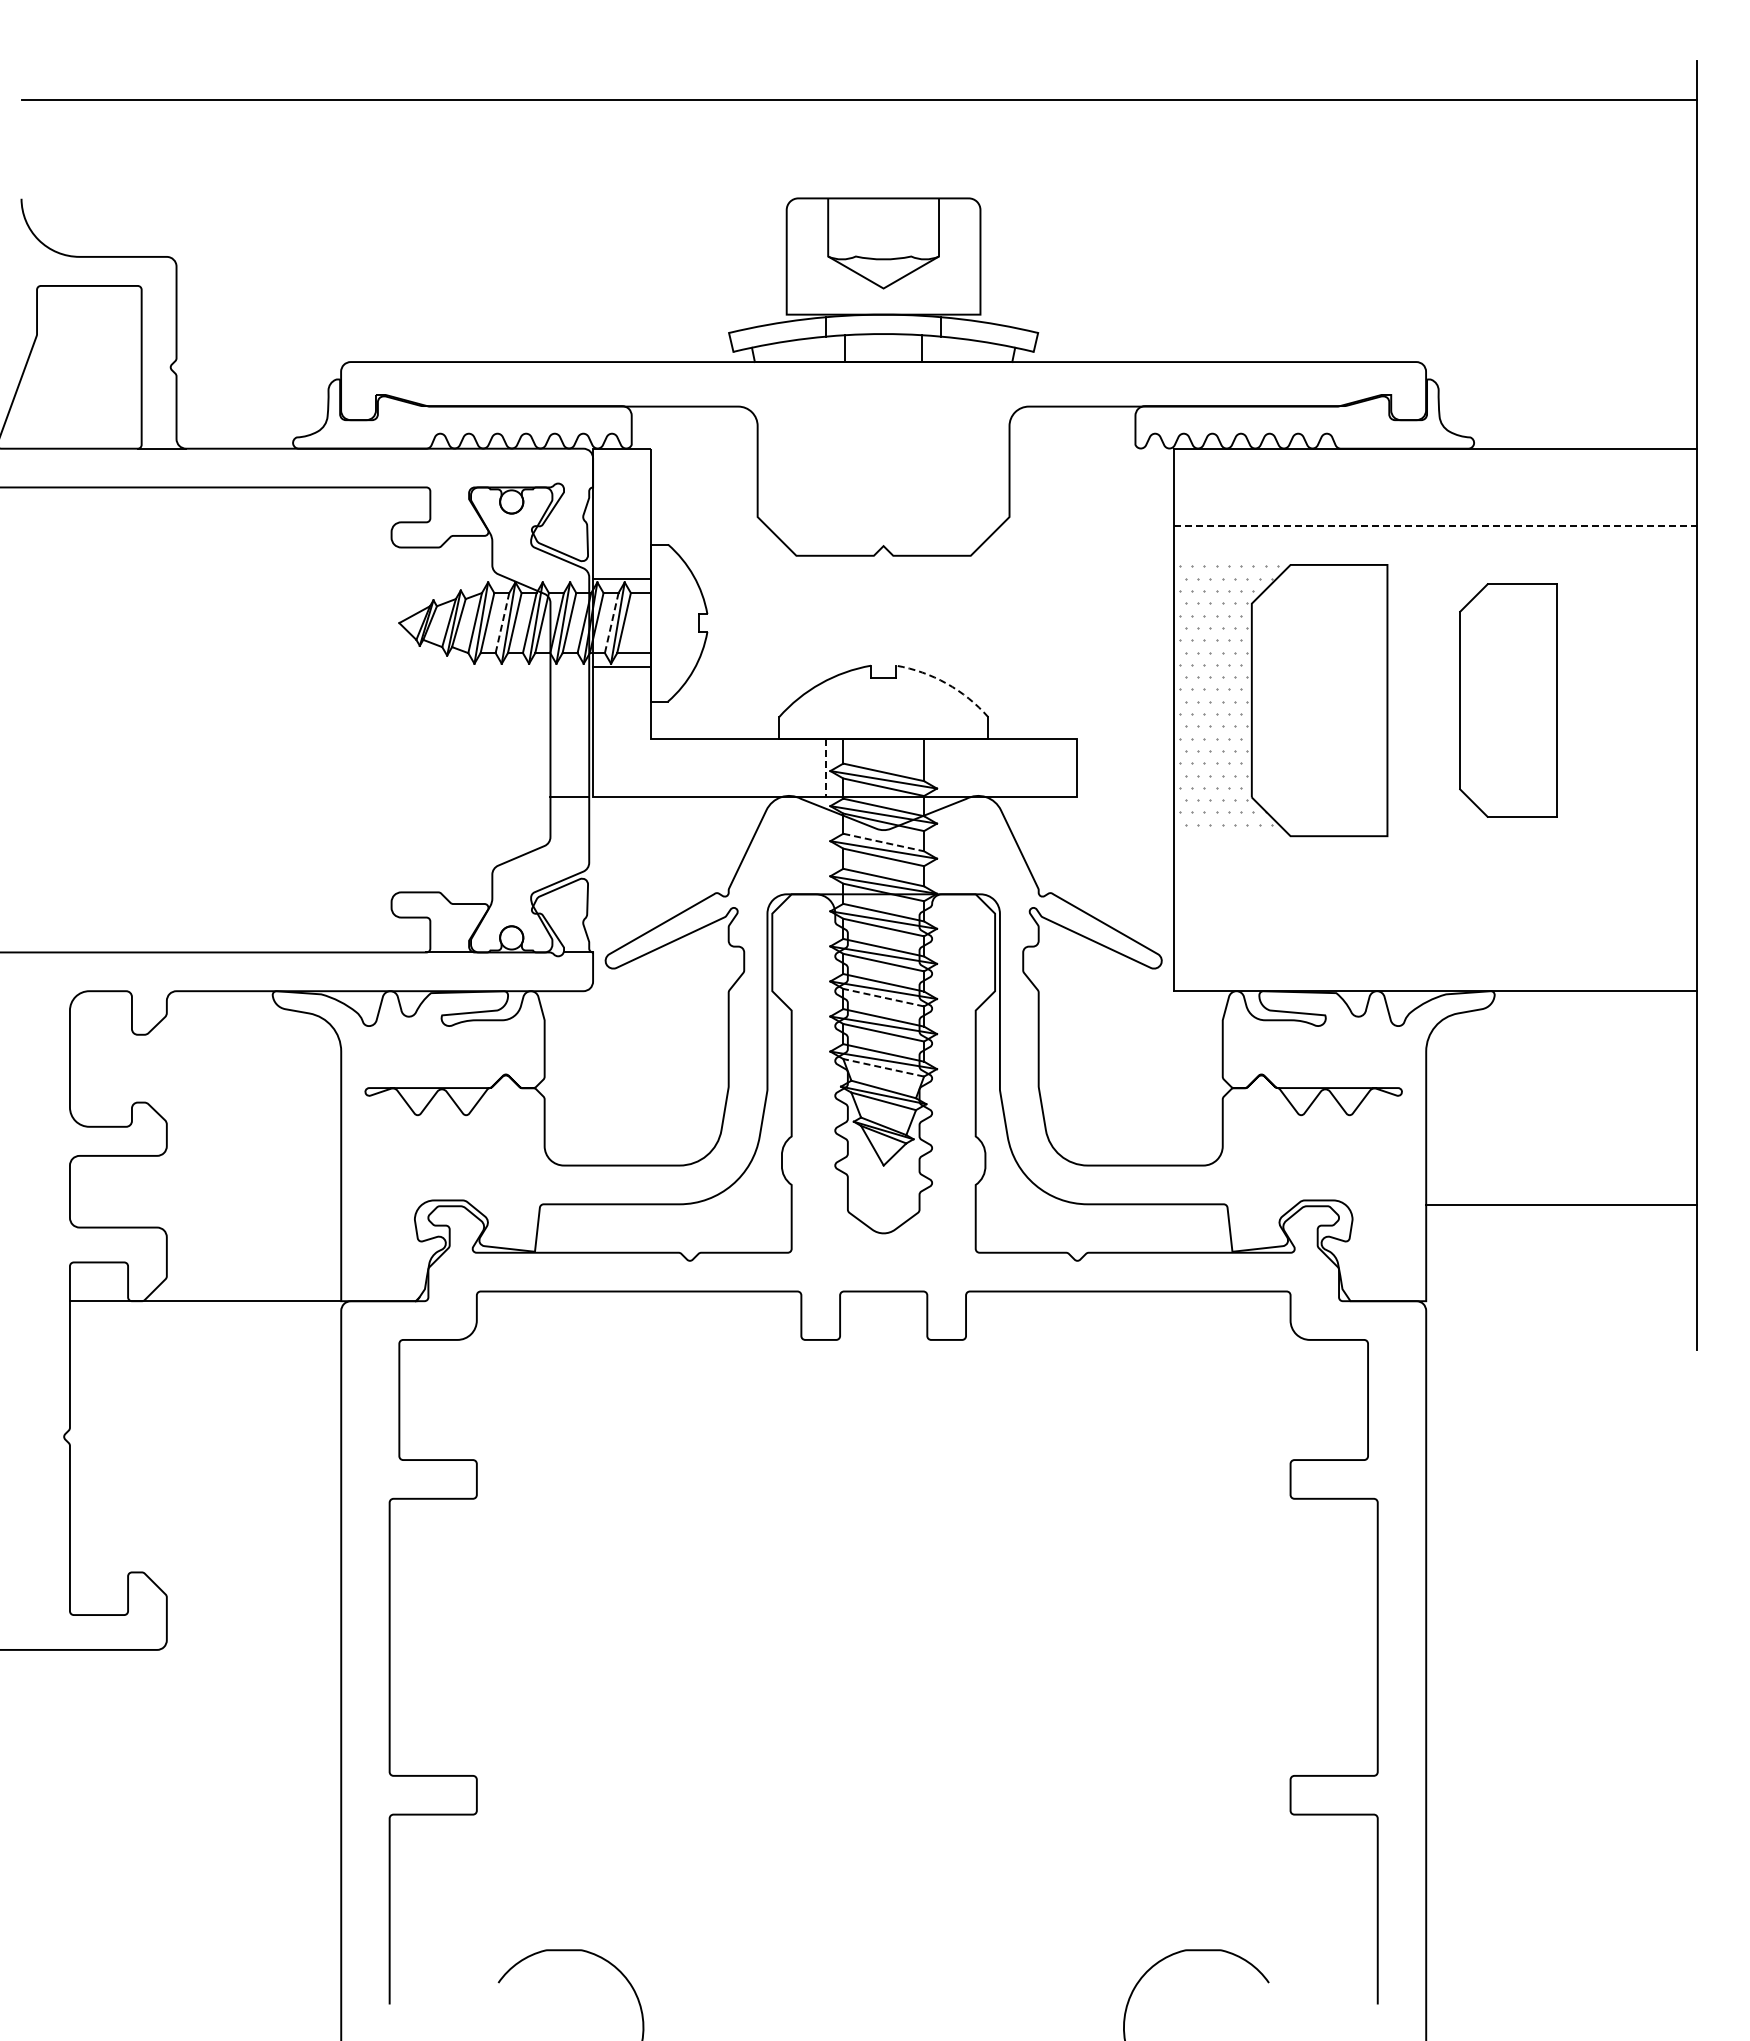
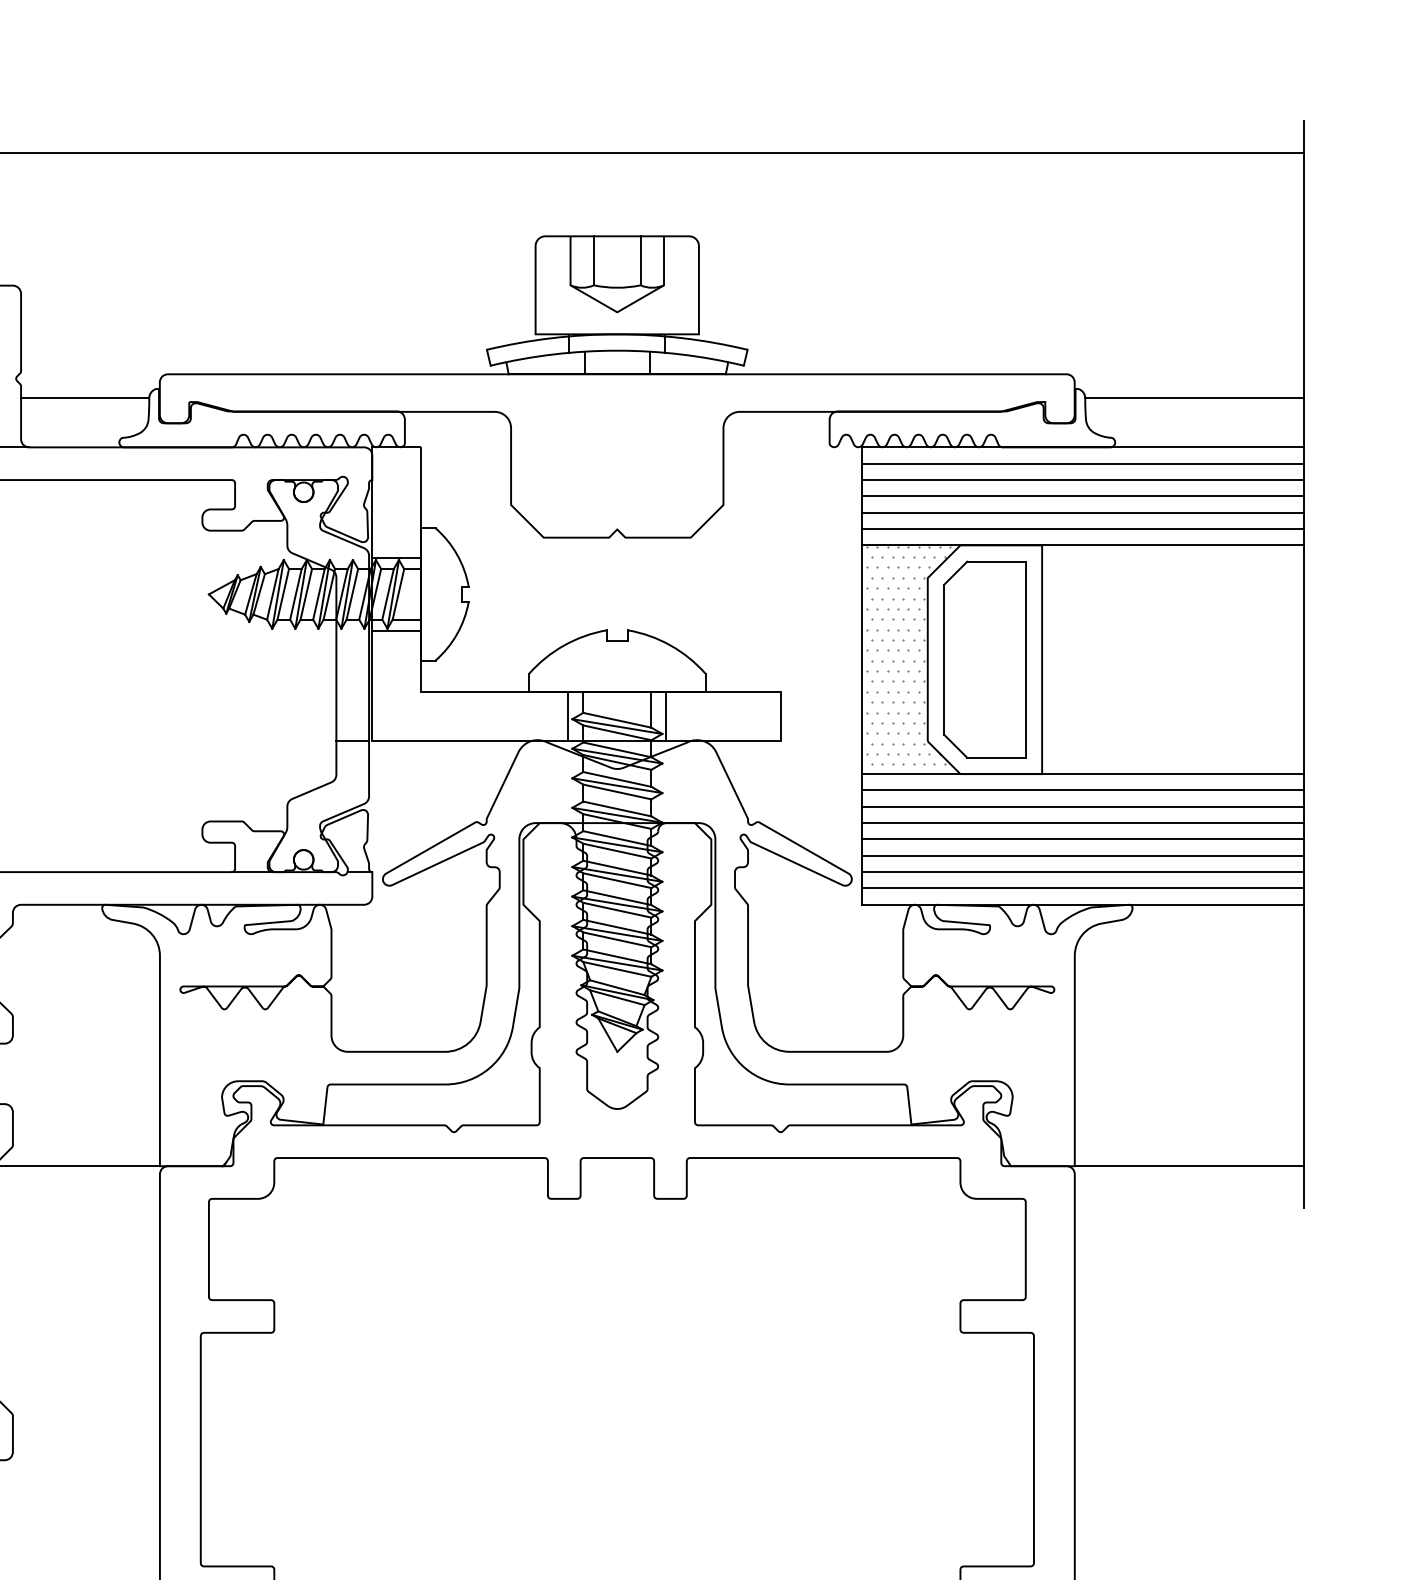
line: (855, 227) -> (593, 260), added
line: (911, 227) -> (640, 260), added
line: (252, 390) -> (85, 398), added
line: (1567, 390) -> (1193, 398), added
line: (1435, 468) -> (1082, 464), added
line: (1435, 487) -> (1082, 480), added
line: (1435, 506) -> (1082, 496), added
line: (1435, 526) -> (1082, 512), dashed -> solid
line: (1435, 545) -> (1082, 528), added
line: (1435, 564) -> (1082, 545), added
line: (502, 623) -> (295, 594), dashed -> solid
line: (611, 623) -> (387, 594), dashed -> solid
arc: (946, 683) -> (670, 645), dashed -> solid
part: (1508, 700) -> (984, 659), moved
line: (825, 768) -> (568, 717), dashed -> solid
line: (941, 768) -> (666, 717), added
line: (1435, 836) -> (1082, 774), added
line: (884, 842) -> (618, 779), dashed -> solid
line: (1435, 855) -> (1082, 790), added
line: (1435, 874) -> (1082, 806), added
line: (1435, 894) -> (1082, 823), added
line: (1435, 913) -> (1082, 839), added
line: (1435, 933) -> (1082, 856), added
line: (1435, 952) -> (1082, 872), added
line: (1435, 971) -> (1082, 888), added
line: (883, 997) -> (617, 910), dashed -> solid
line: (883, 1067) -> (617, 969), dashed -> solid
line: (1561, 1205) -> (1188, 1166), moved

